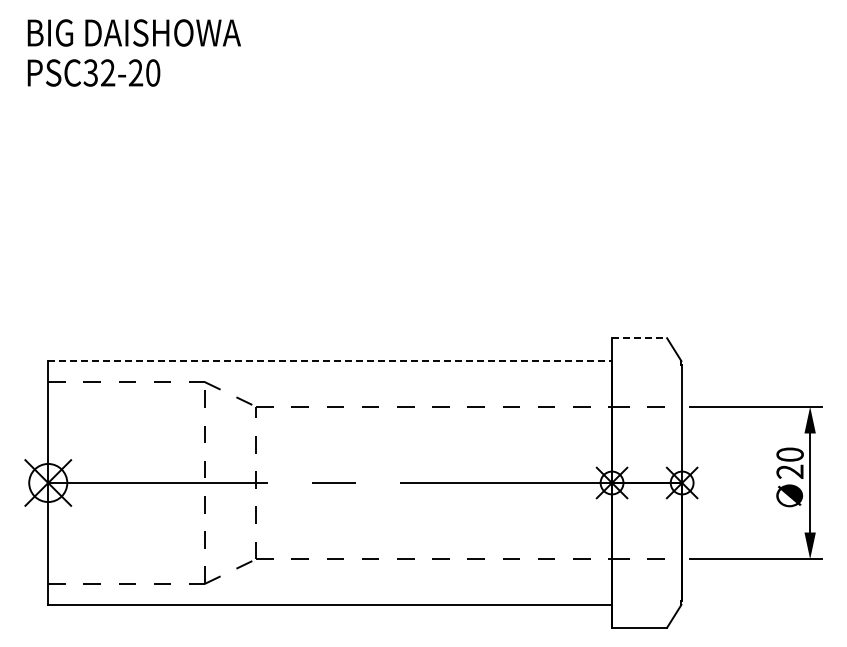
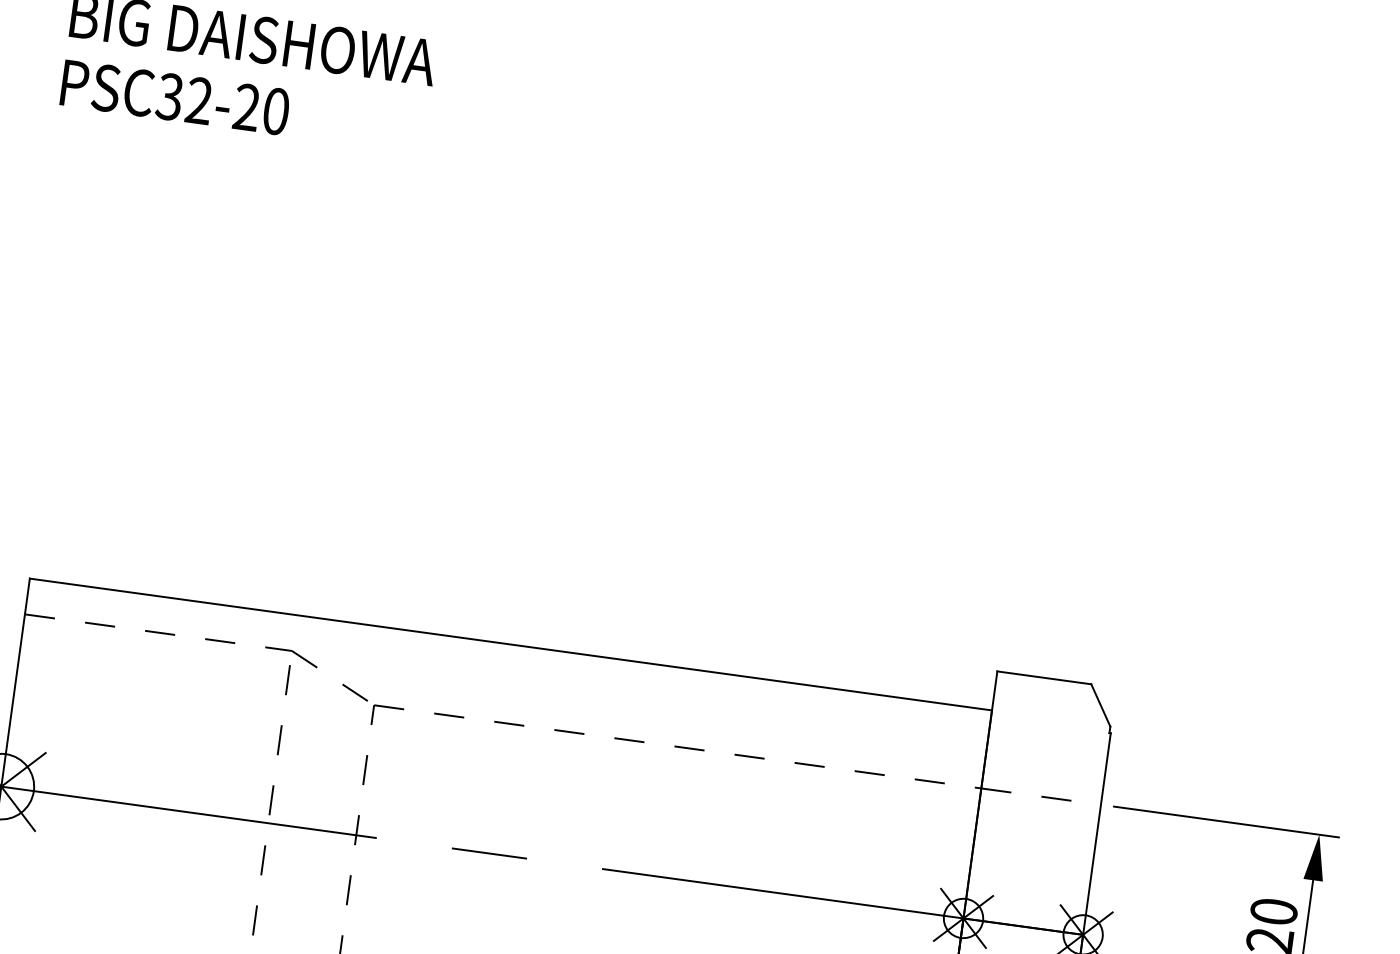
line: (639, 338) -> (1044, 678), dashed -> solid
line: (330, 361) -> (511, 645), dashed -> solid

